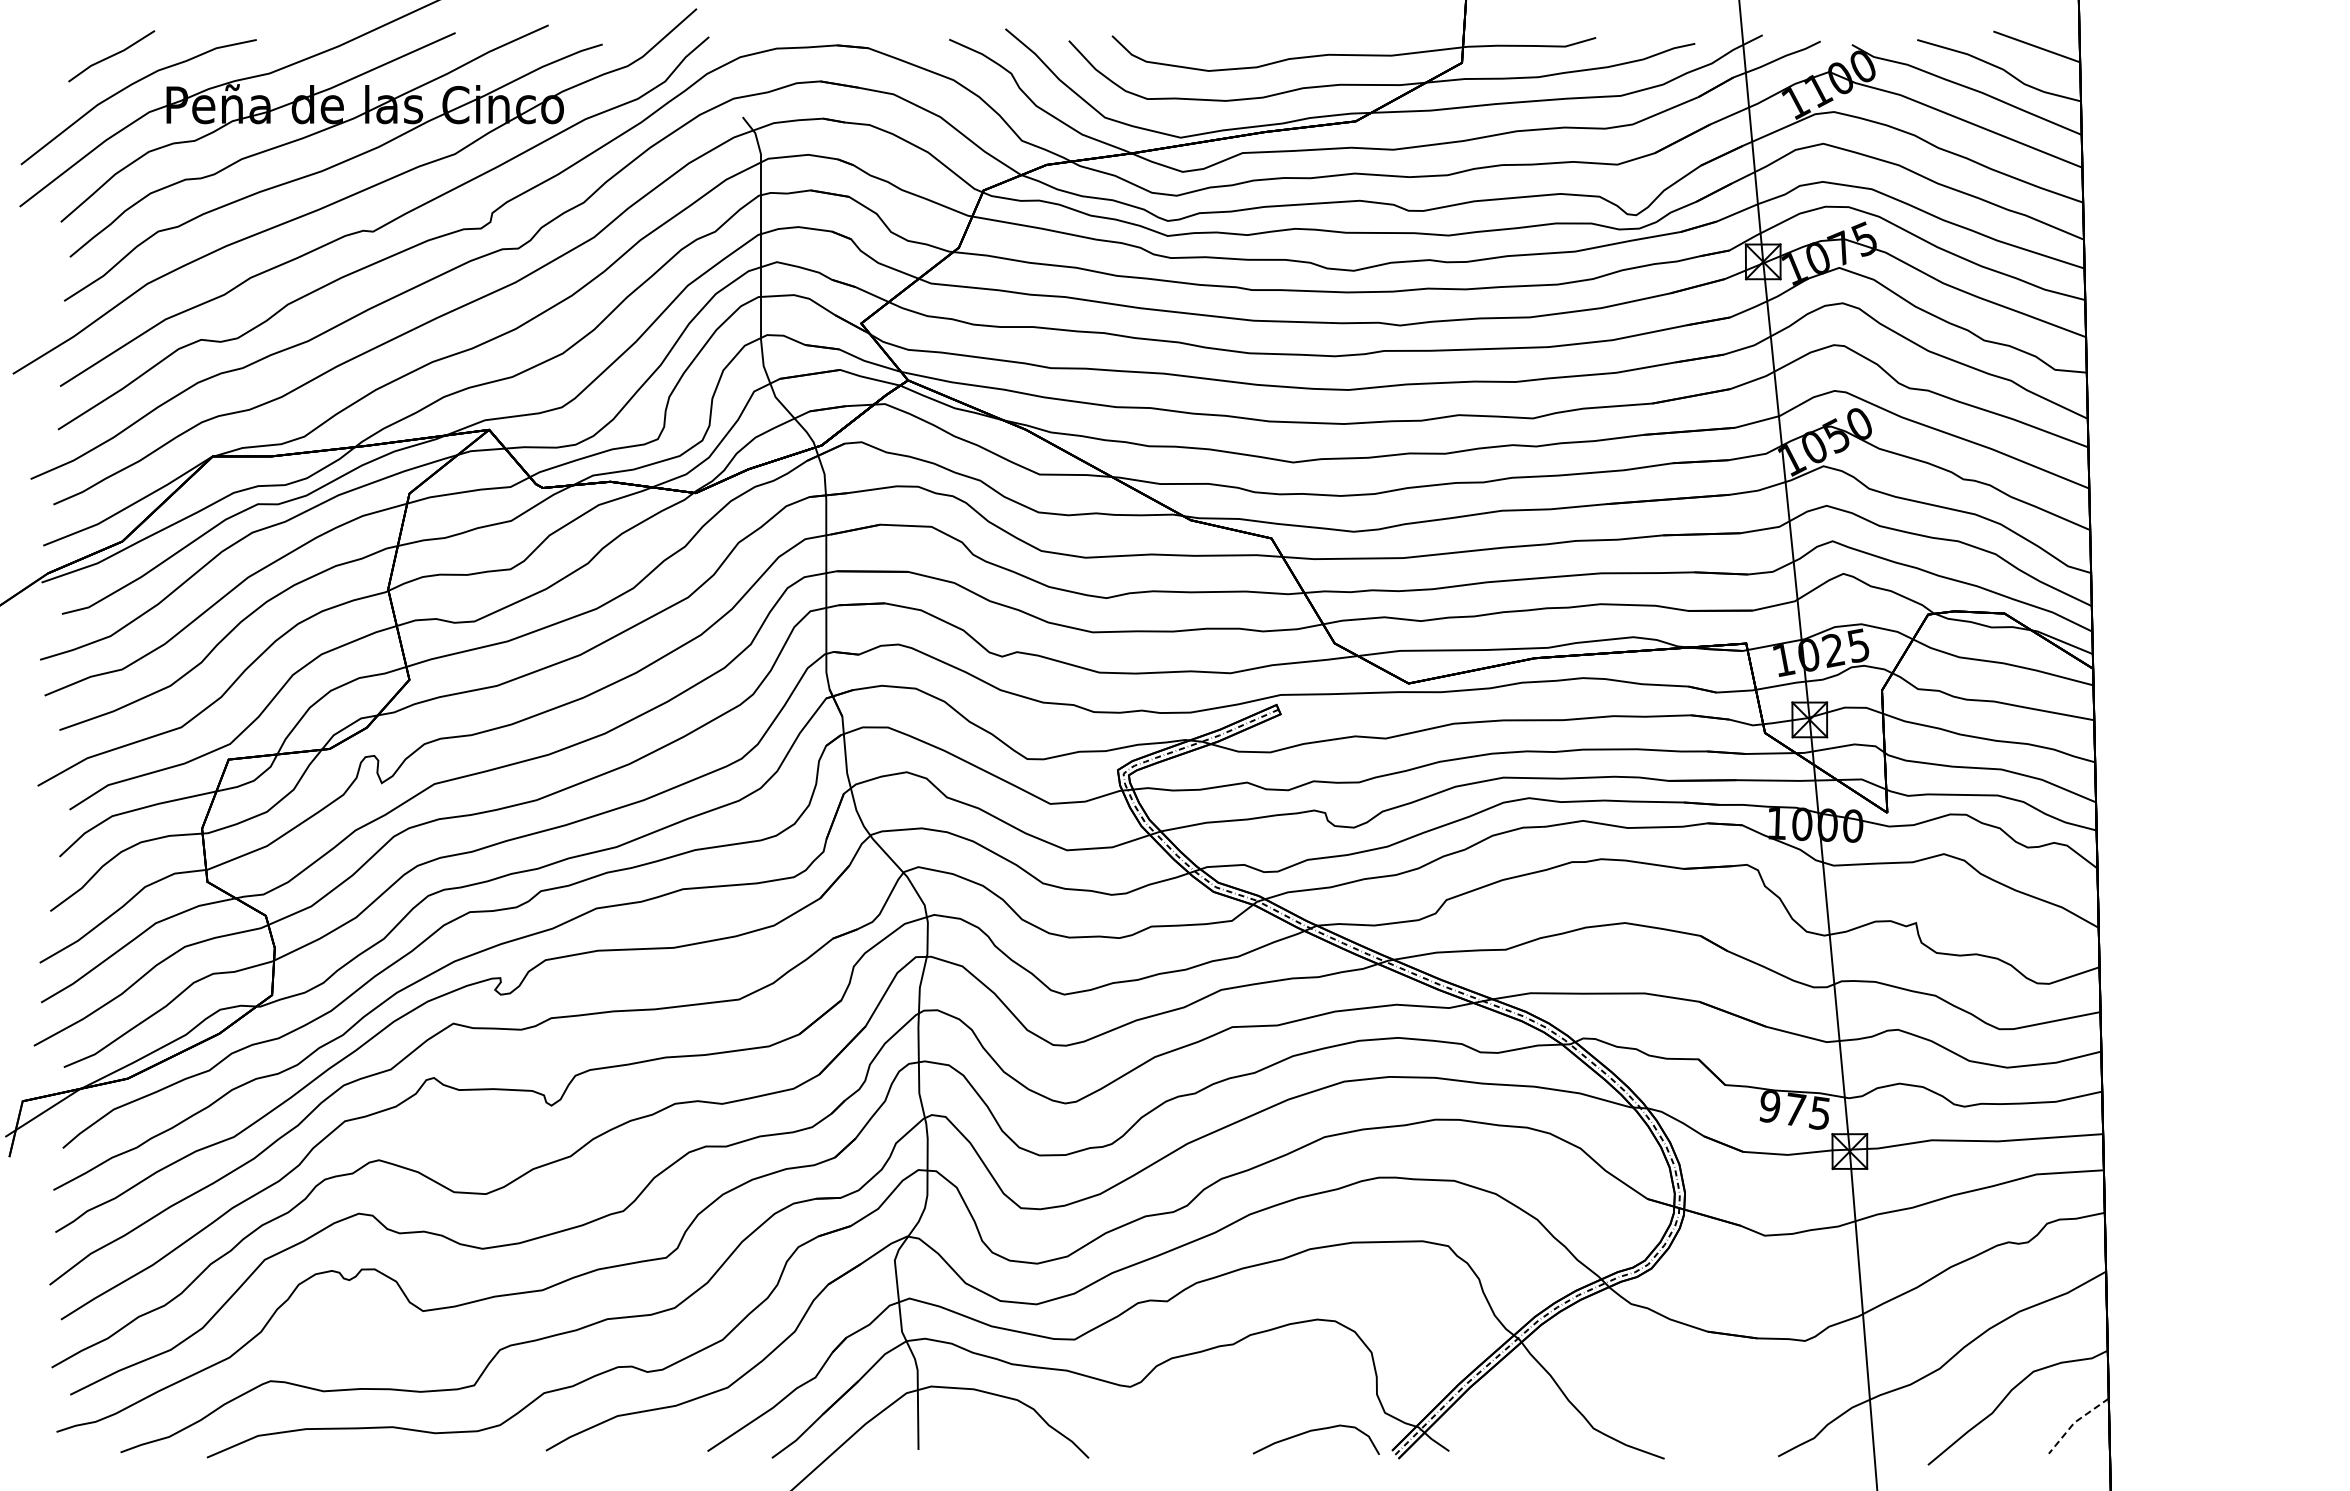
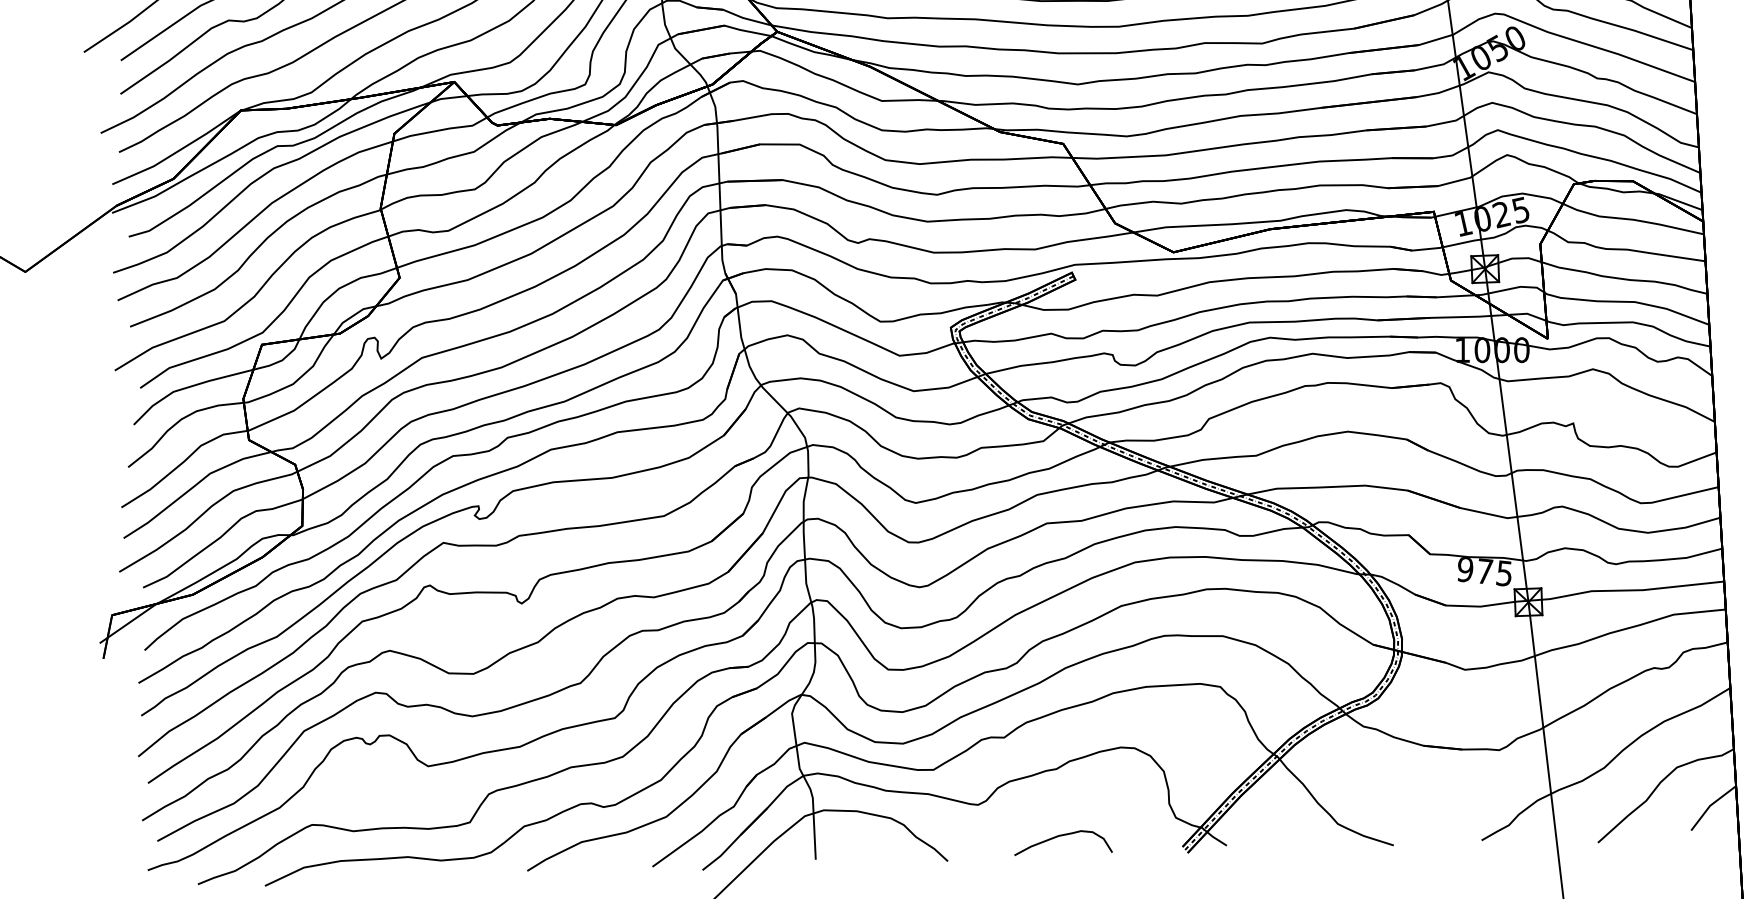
line: (2074, 1422) -> (1710, 805), dashed -> solid
curve: (1314, 1431) -> (1061, 836), moved

